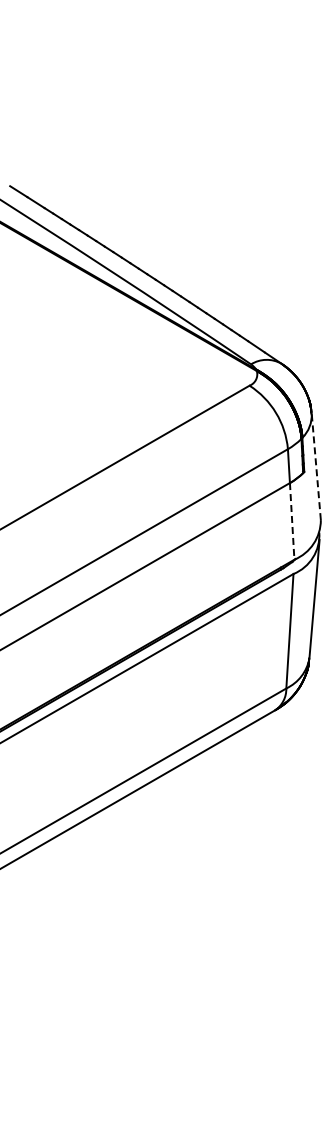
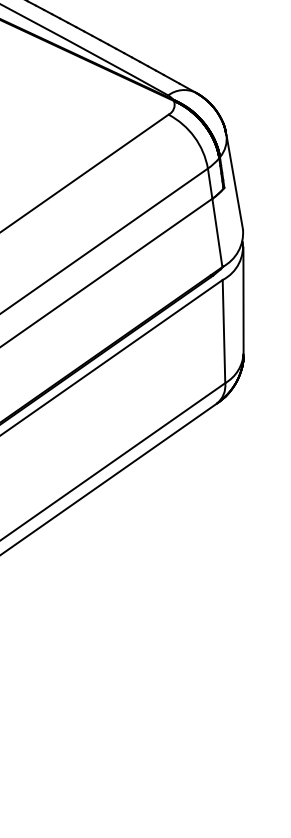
line: (316, 466) -> (234, 181), dashed -> solid
line: (292, 521) -> (217, 233), dashed -> solid

